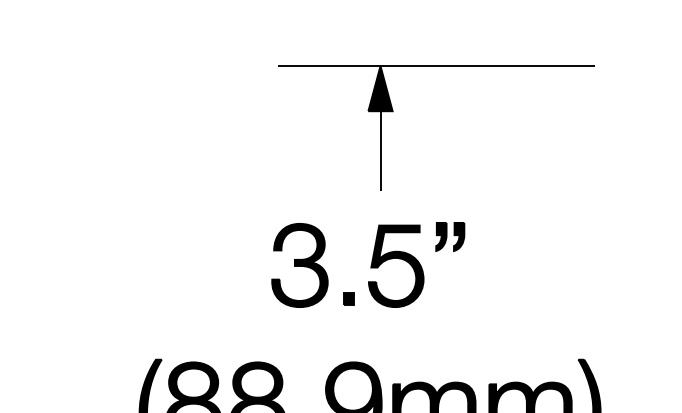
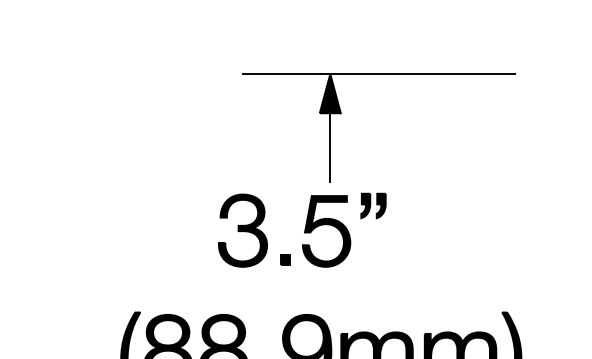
part: (393, 112) -> (341, 114), moved
part: (368, 264) -> (302, 229), moved

